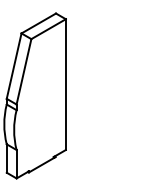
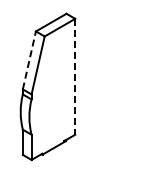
line: (14, 66) -> (29, 60), solid -> dashed
line: (66, 84) -> (75, 76), solid -> dashed

